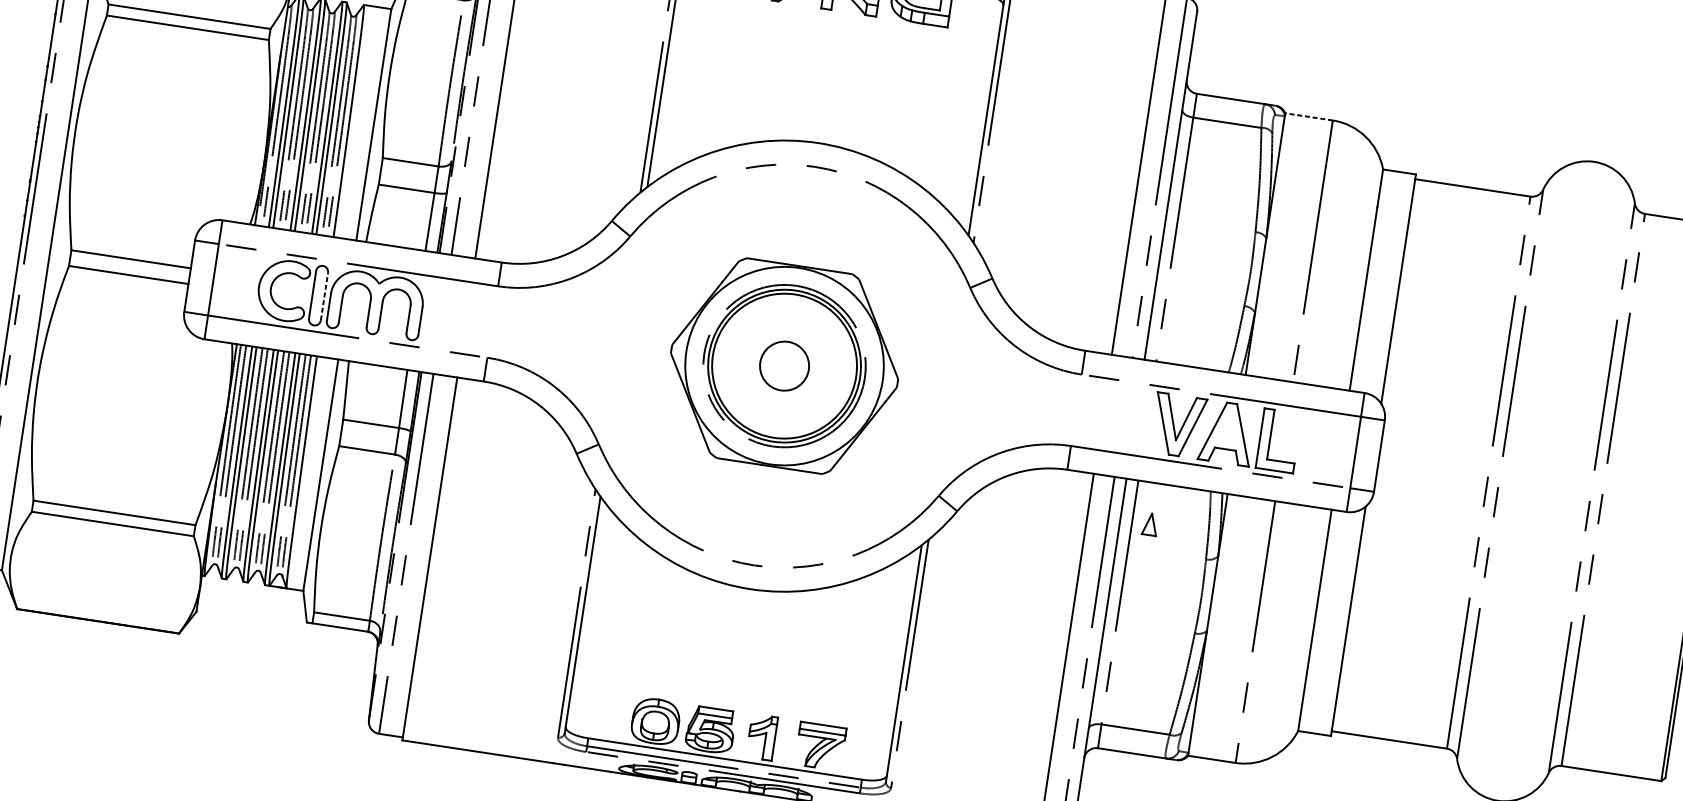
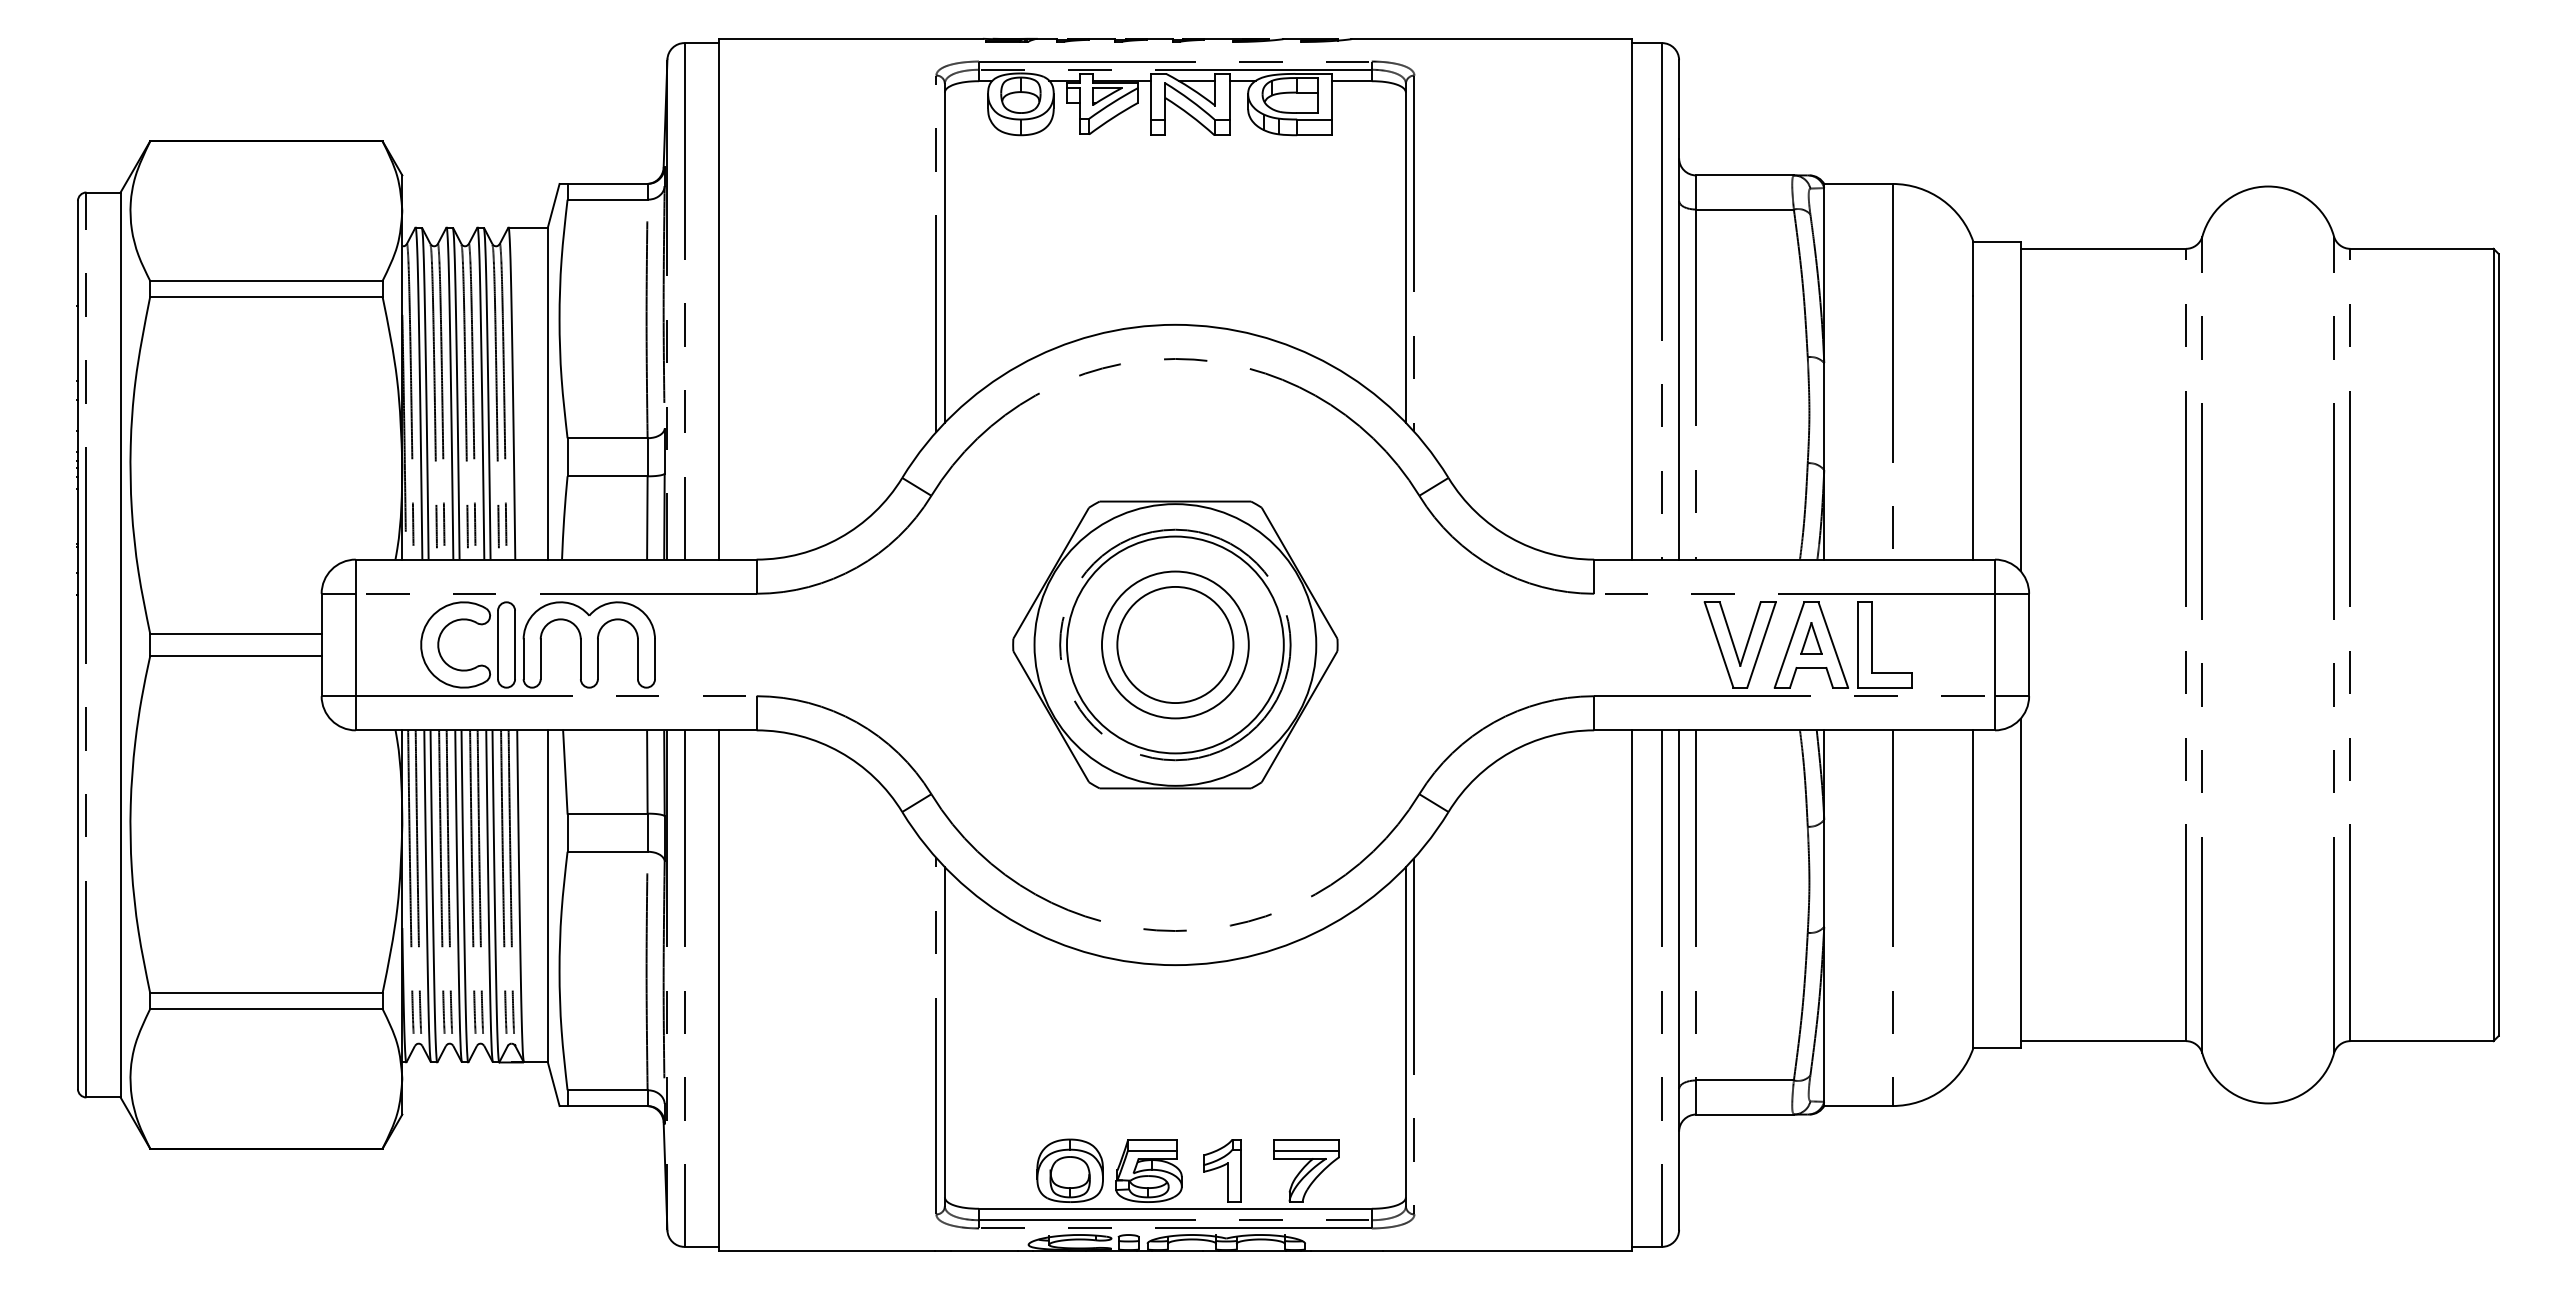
line: (1308, 116) -> (1857, 183), dashed -> solid
line: (324, 296) -> (515, 644), dashed -> solid
circle: (783, 365) -> (1174, 644), size x0.71
circle: (784, 365) -> (1175, 644), size x1.67
part: (1150, 524) -> (1811, 638), moved

